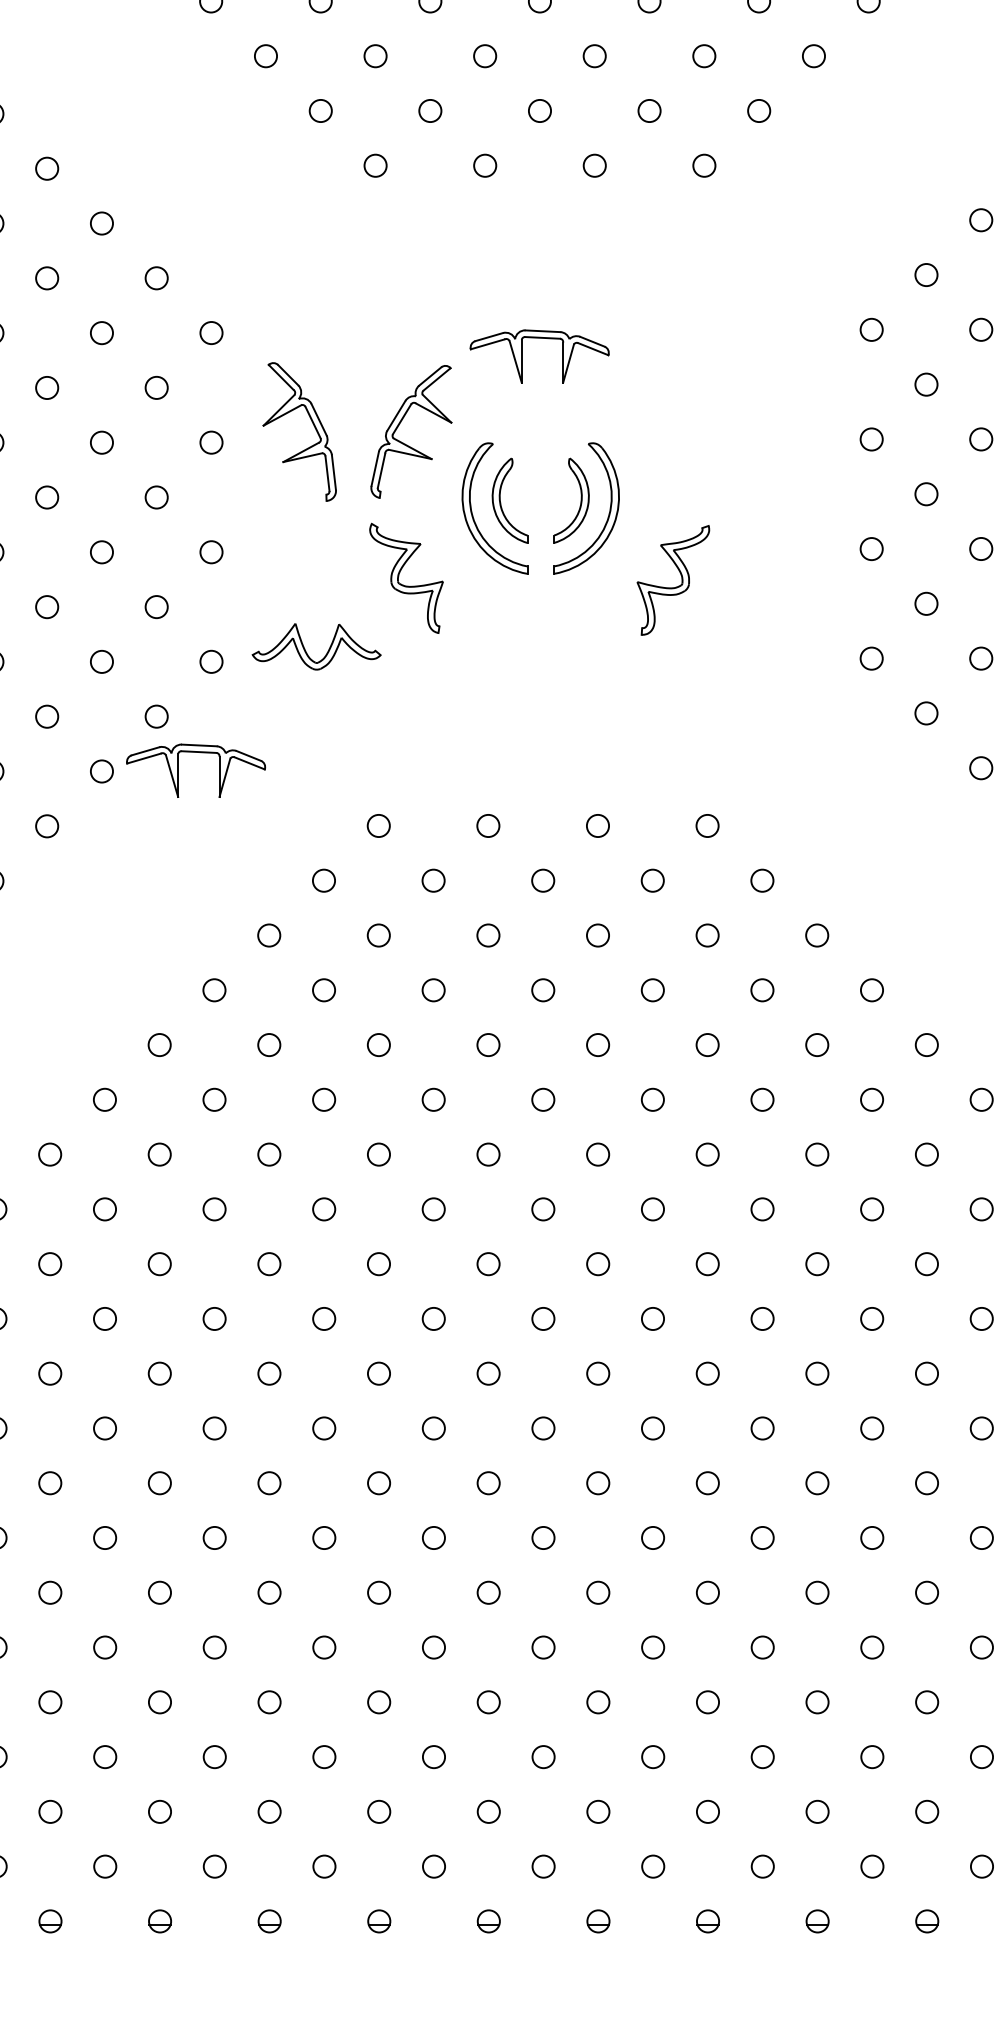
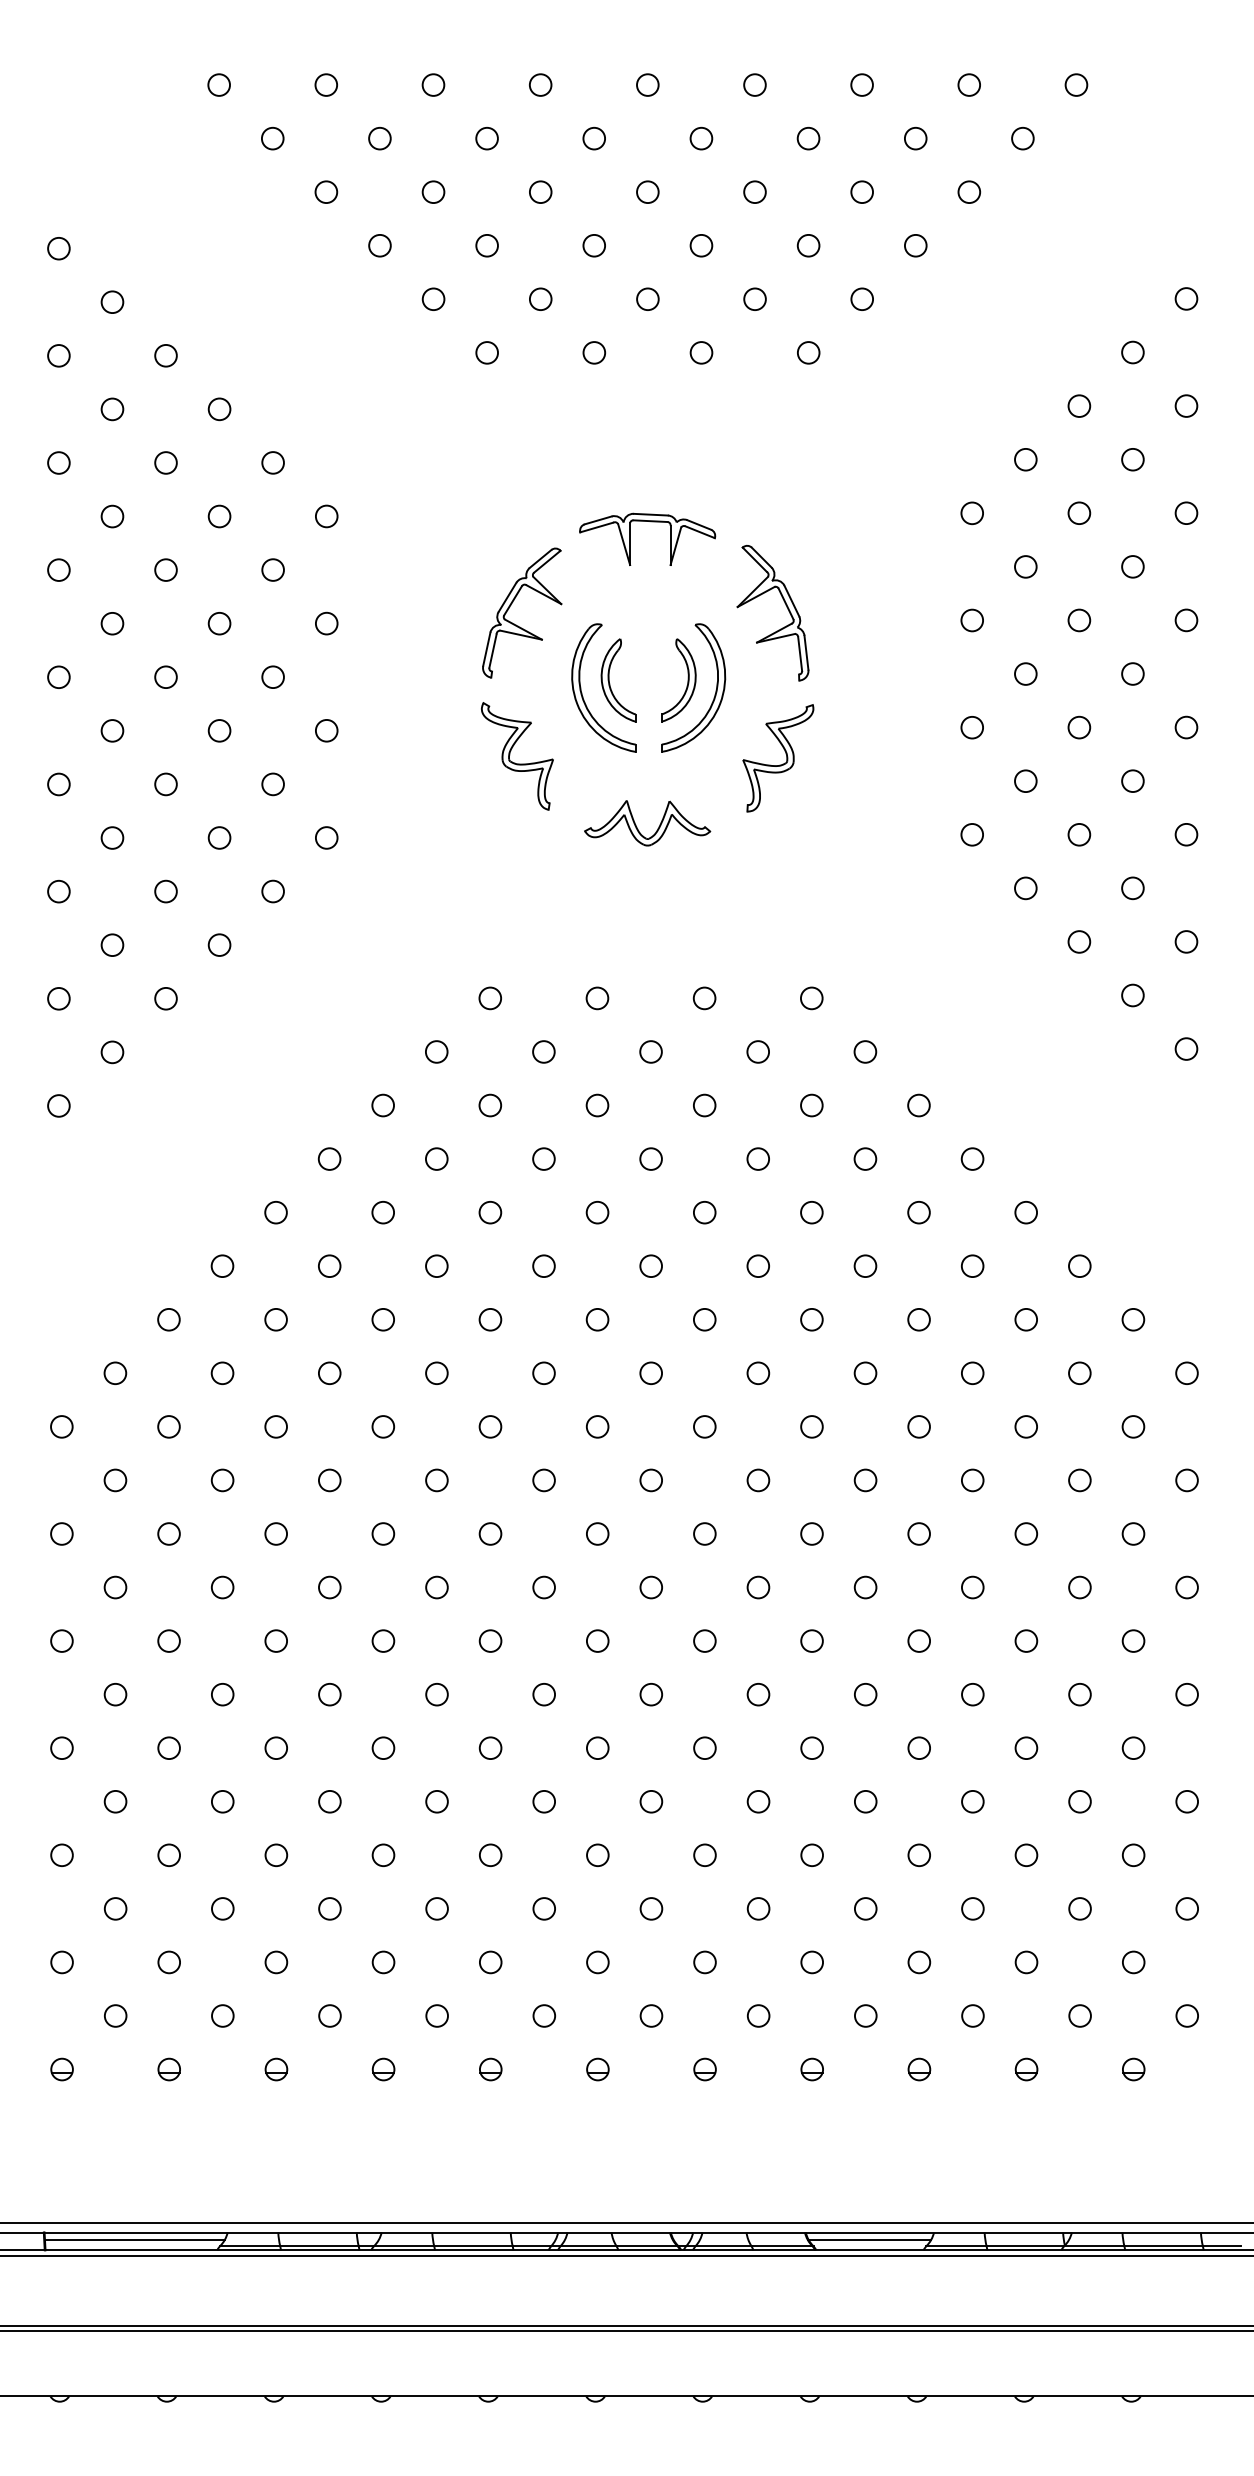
part: (313, 426) -> (786, 607), moved
part: (308, 654) -> (639, 830), moved
part: (198, 753) -> (314, 927), removed

